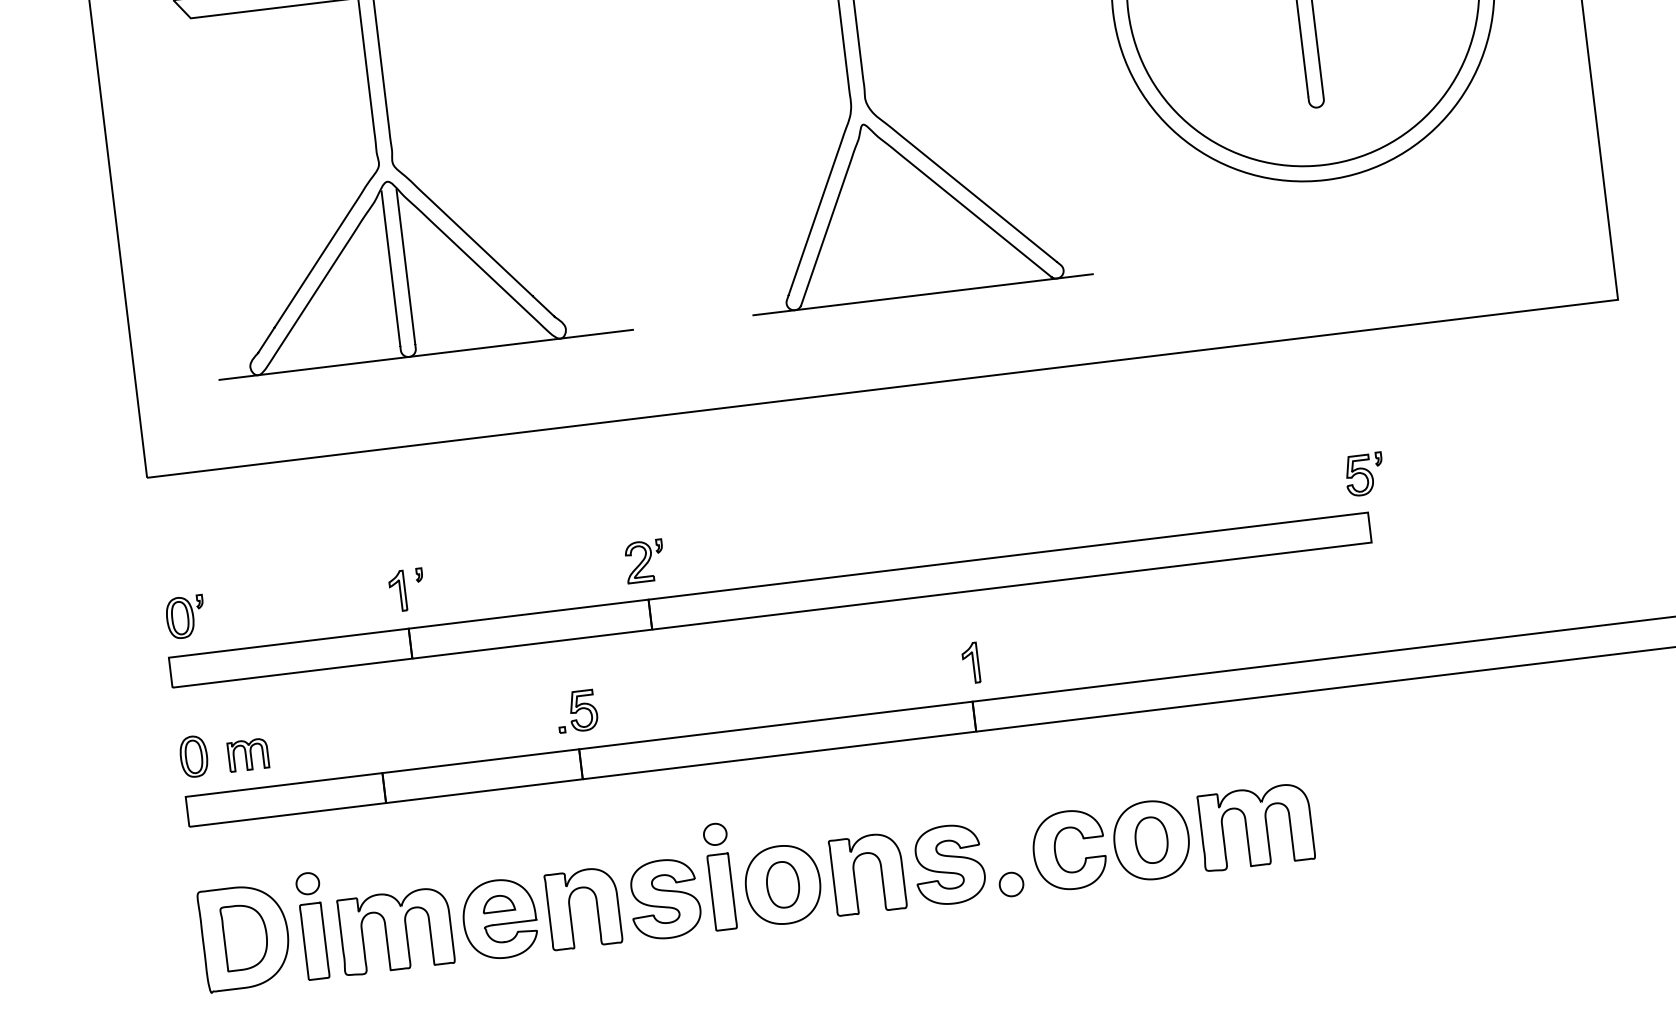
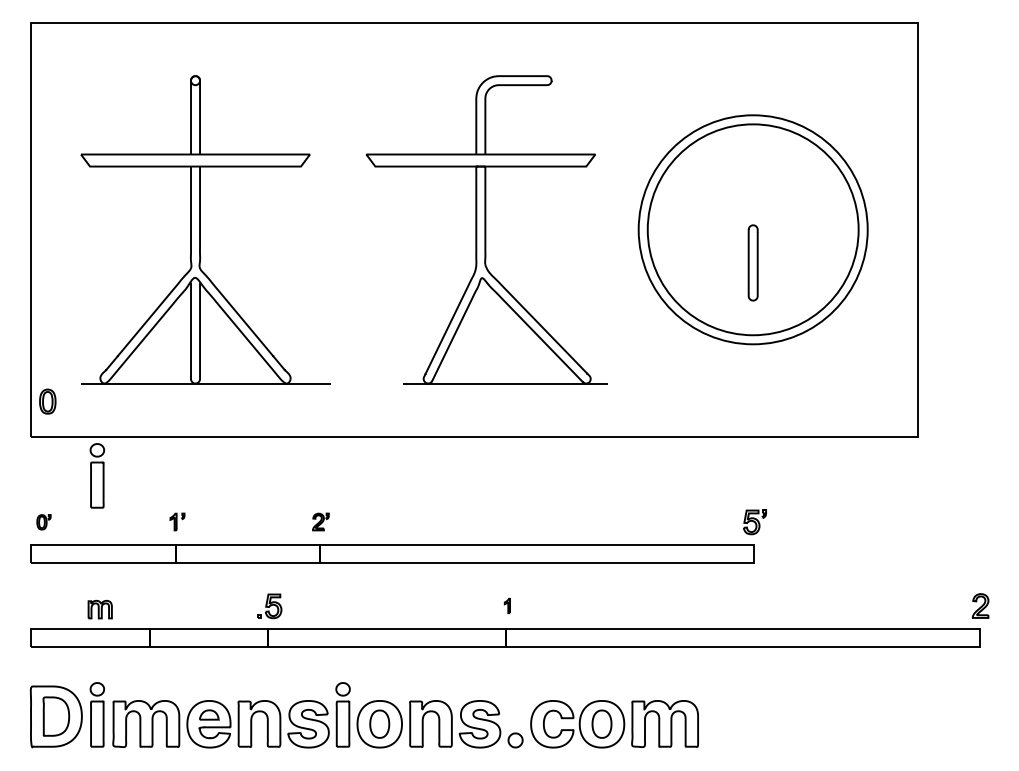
part: (265, 529) -> (97, 475), added
part: (644, 560) -> (320, 521), size x0.7
part: (407, 589) -> (177, 521), size x0.7
part: (185, 617) -> (43, 522), size x0.6
part: (971, 662) -> (507, 605), size x0.6
part: (247, 755) -> (99, 609), moved
part: (193, 756) -> (47, 401), moved

